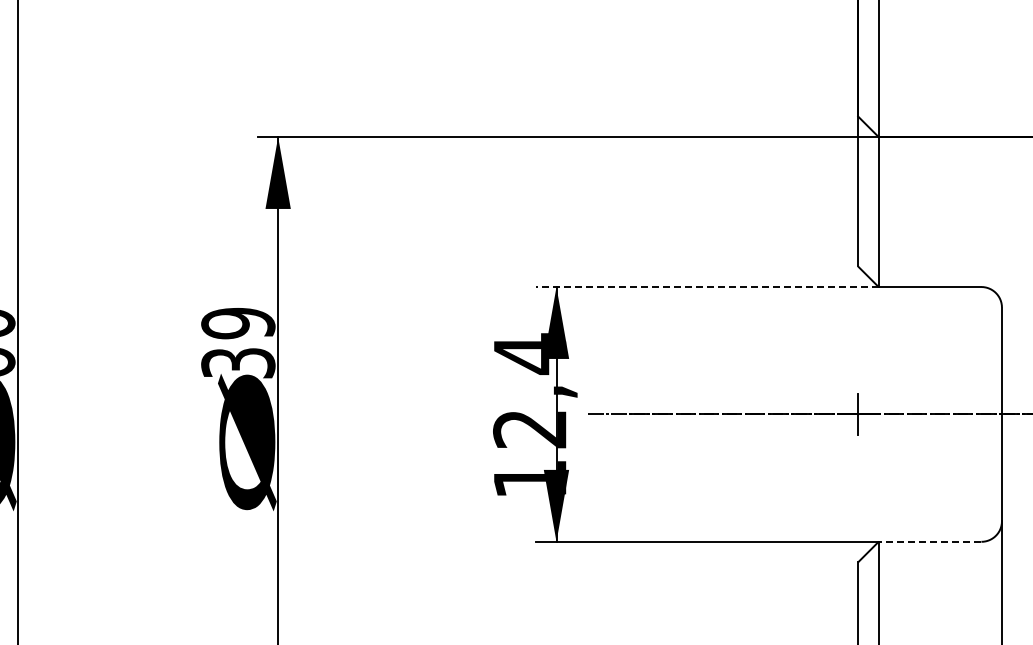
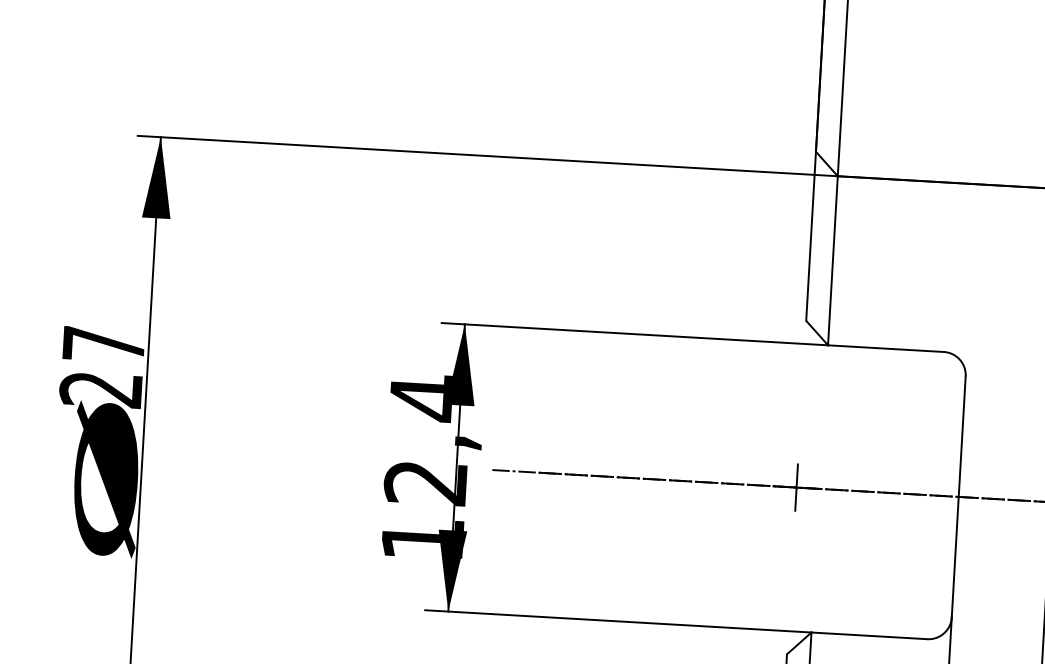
line: (706, 287) -> (633, 334), dashed -> solid
text: (238, 343) -> (102, 367), 39 -> 27
line: (929, 541) -> (868, 635), dashed -> solid

